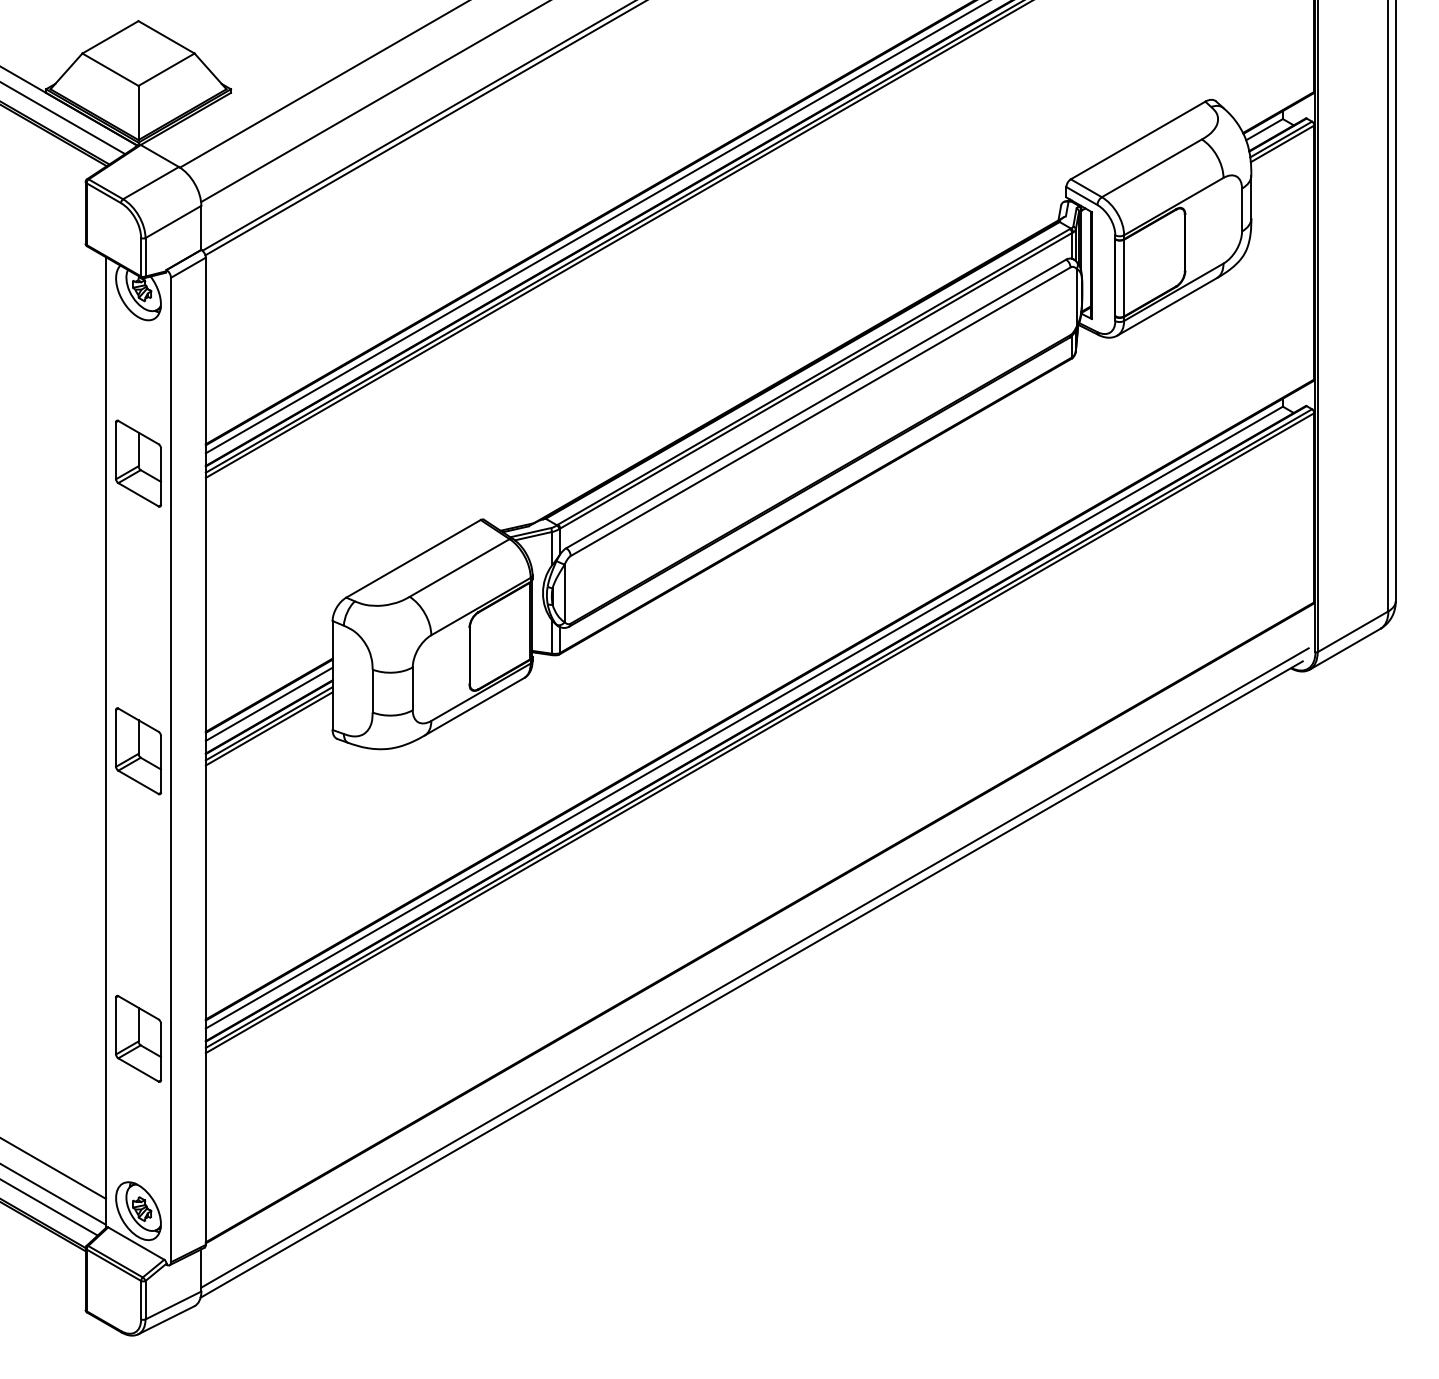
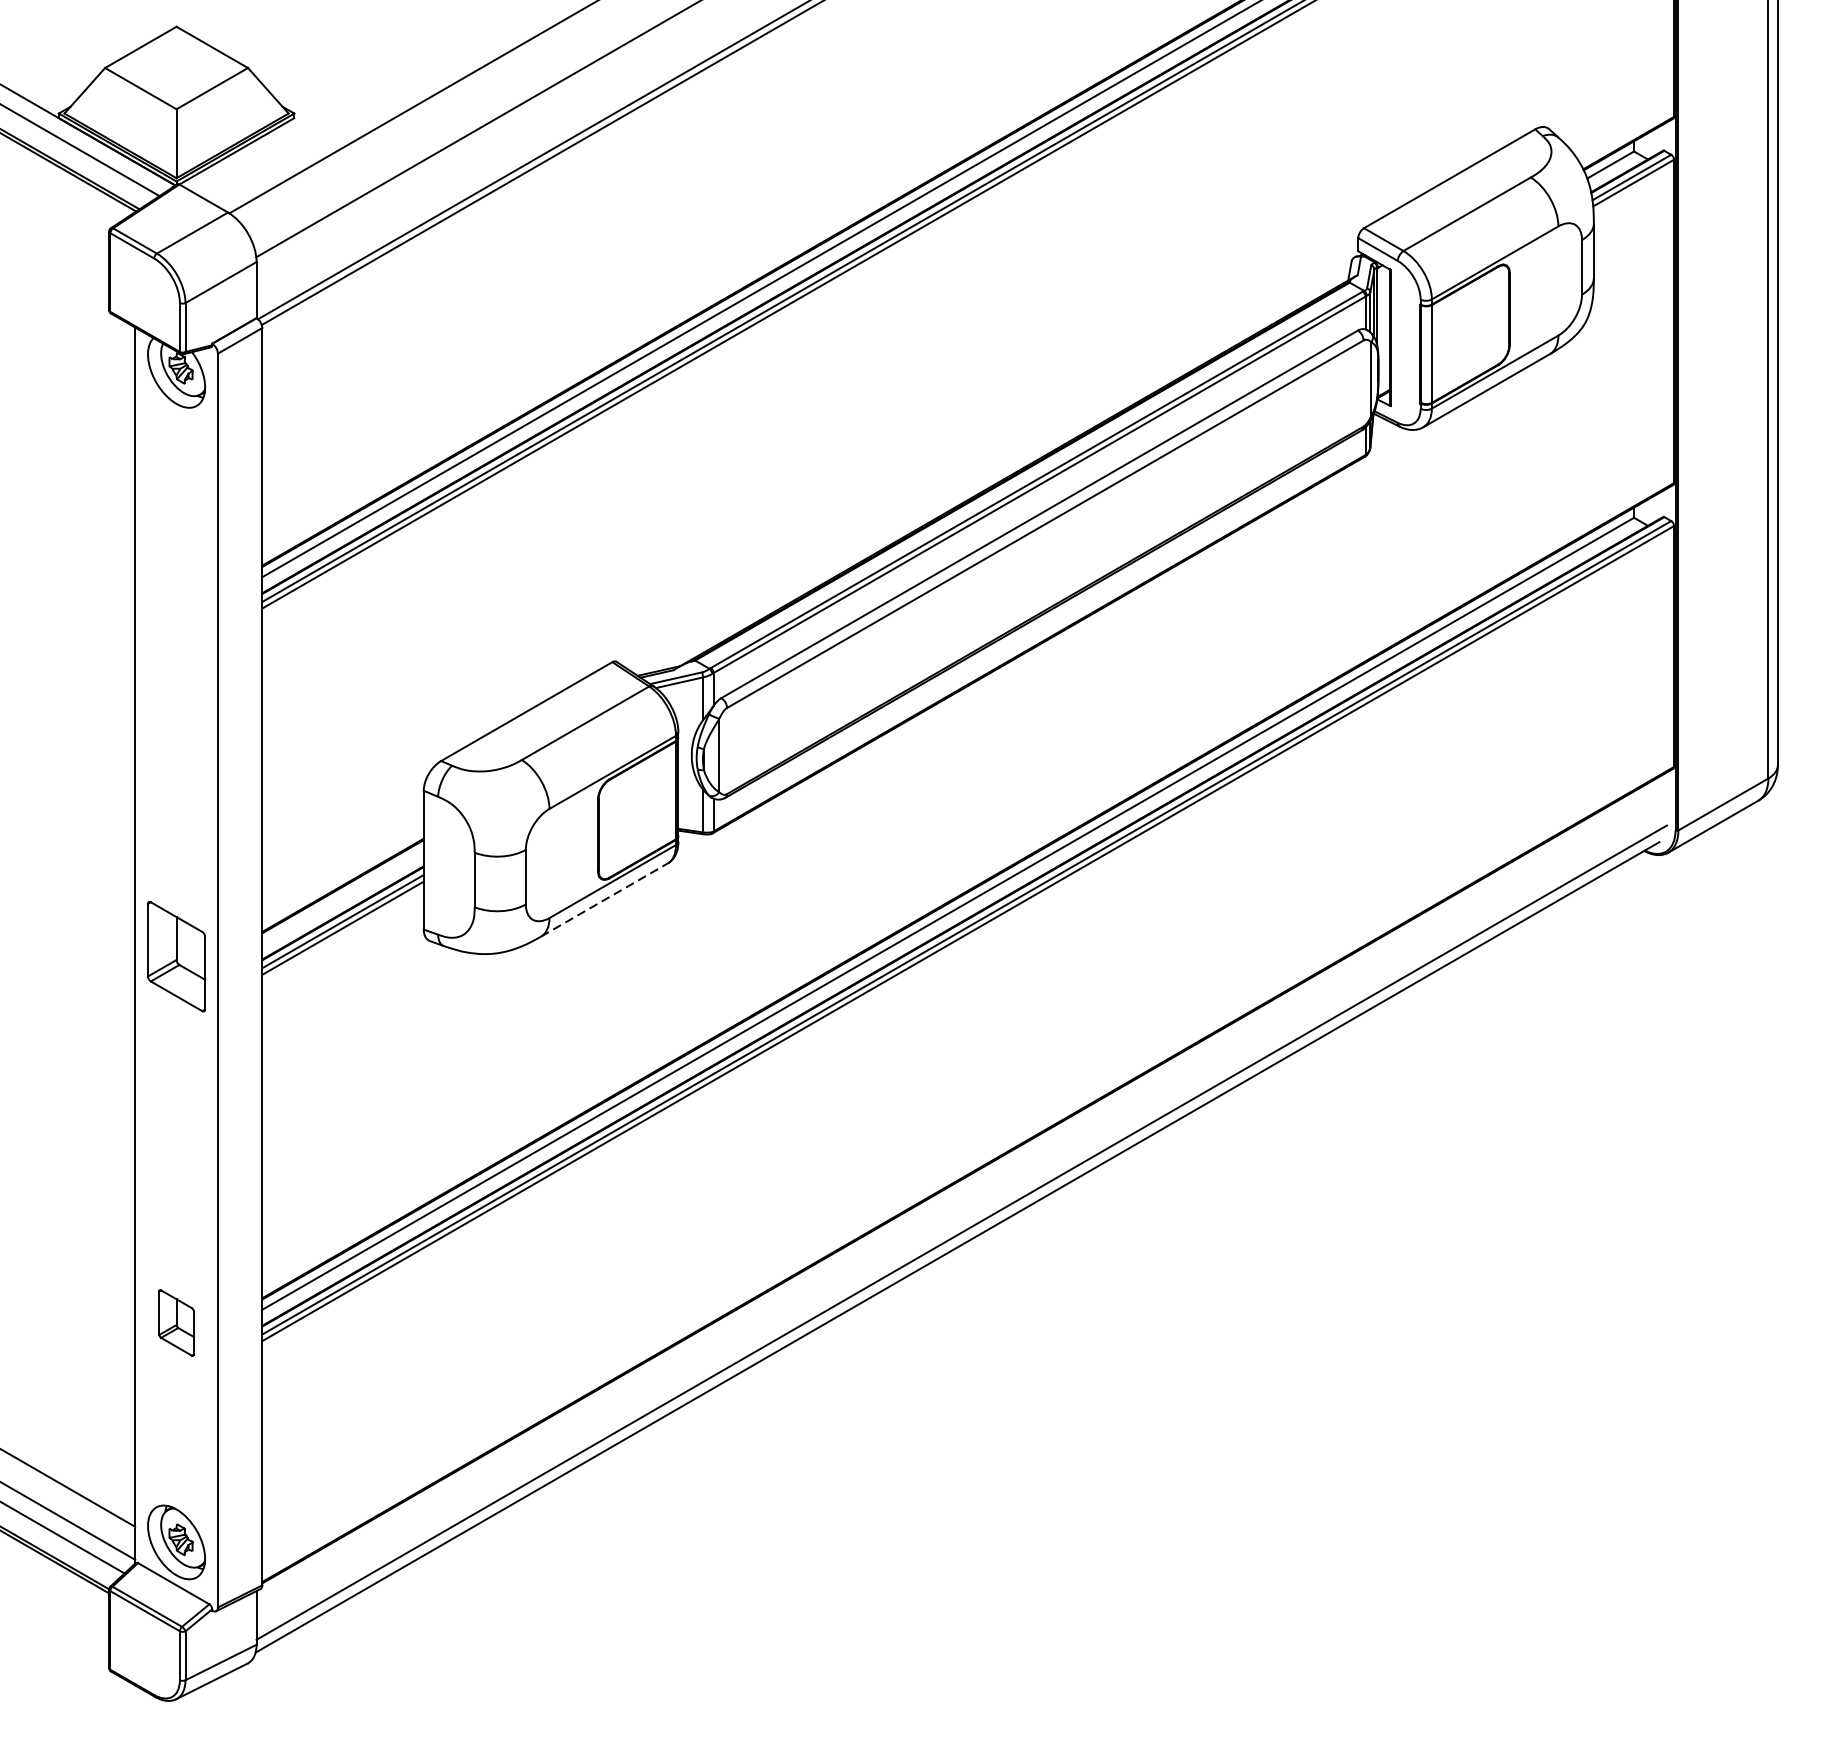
part: (138, 463) -> (176, 590), removed
line: (268, 703) -> (342, 895), removed
line: (474, 706) -> (604, 899), solid -> dashed
part: (138, 1038) -> (176, 1322), size x0.6

